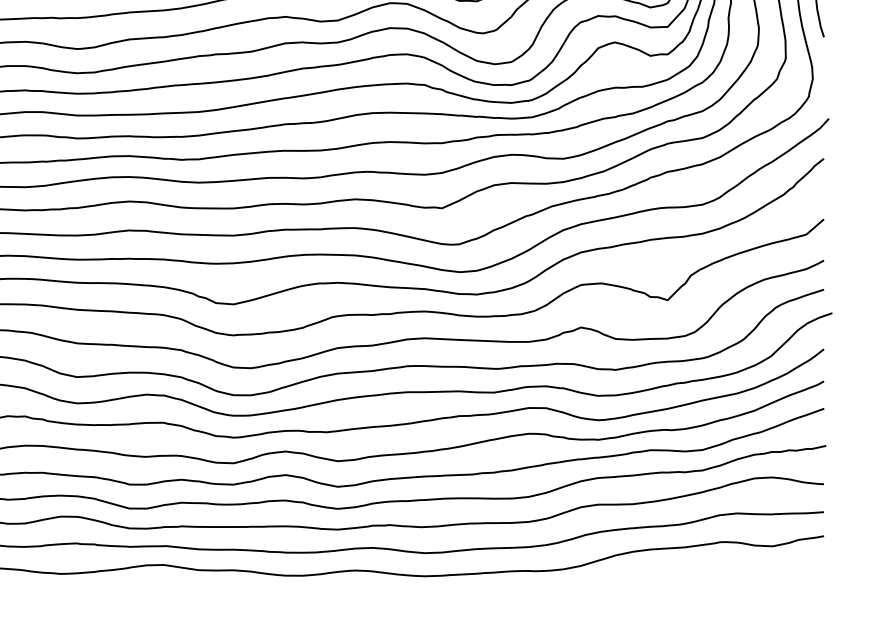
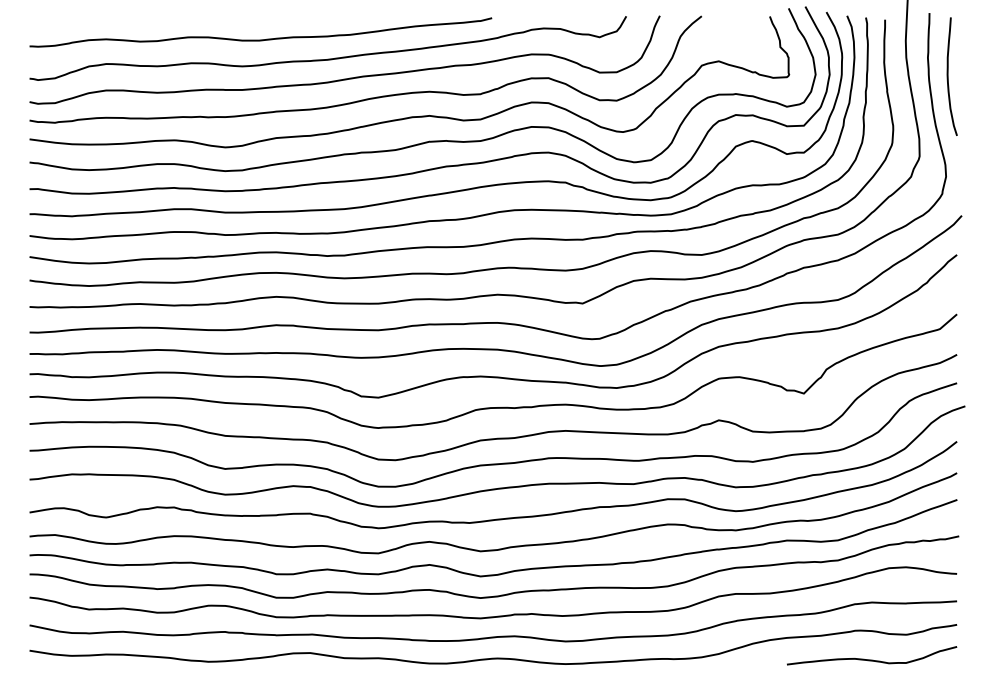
curve: (737, 571) -> (872, 659), added

